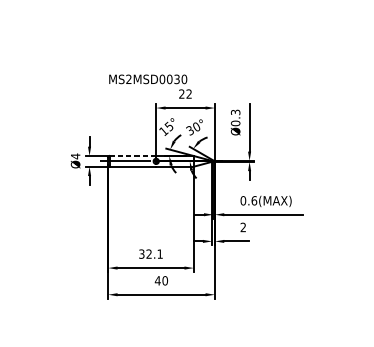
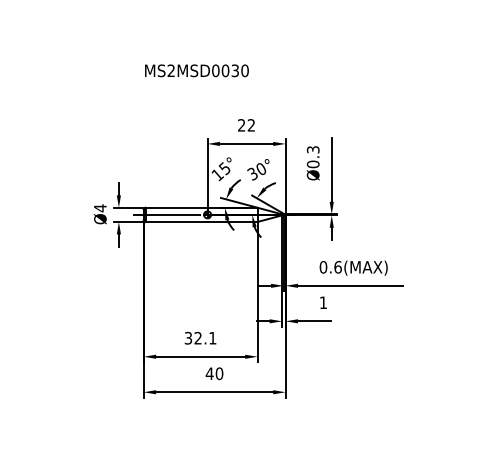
text: (147, 79) -> (196, 70), moved
line: (132, 155) -> (176, 207), dashed -> solid
text: (242, 227) -> (322, 302), 2 -> 1

